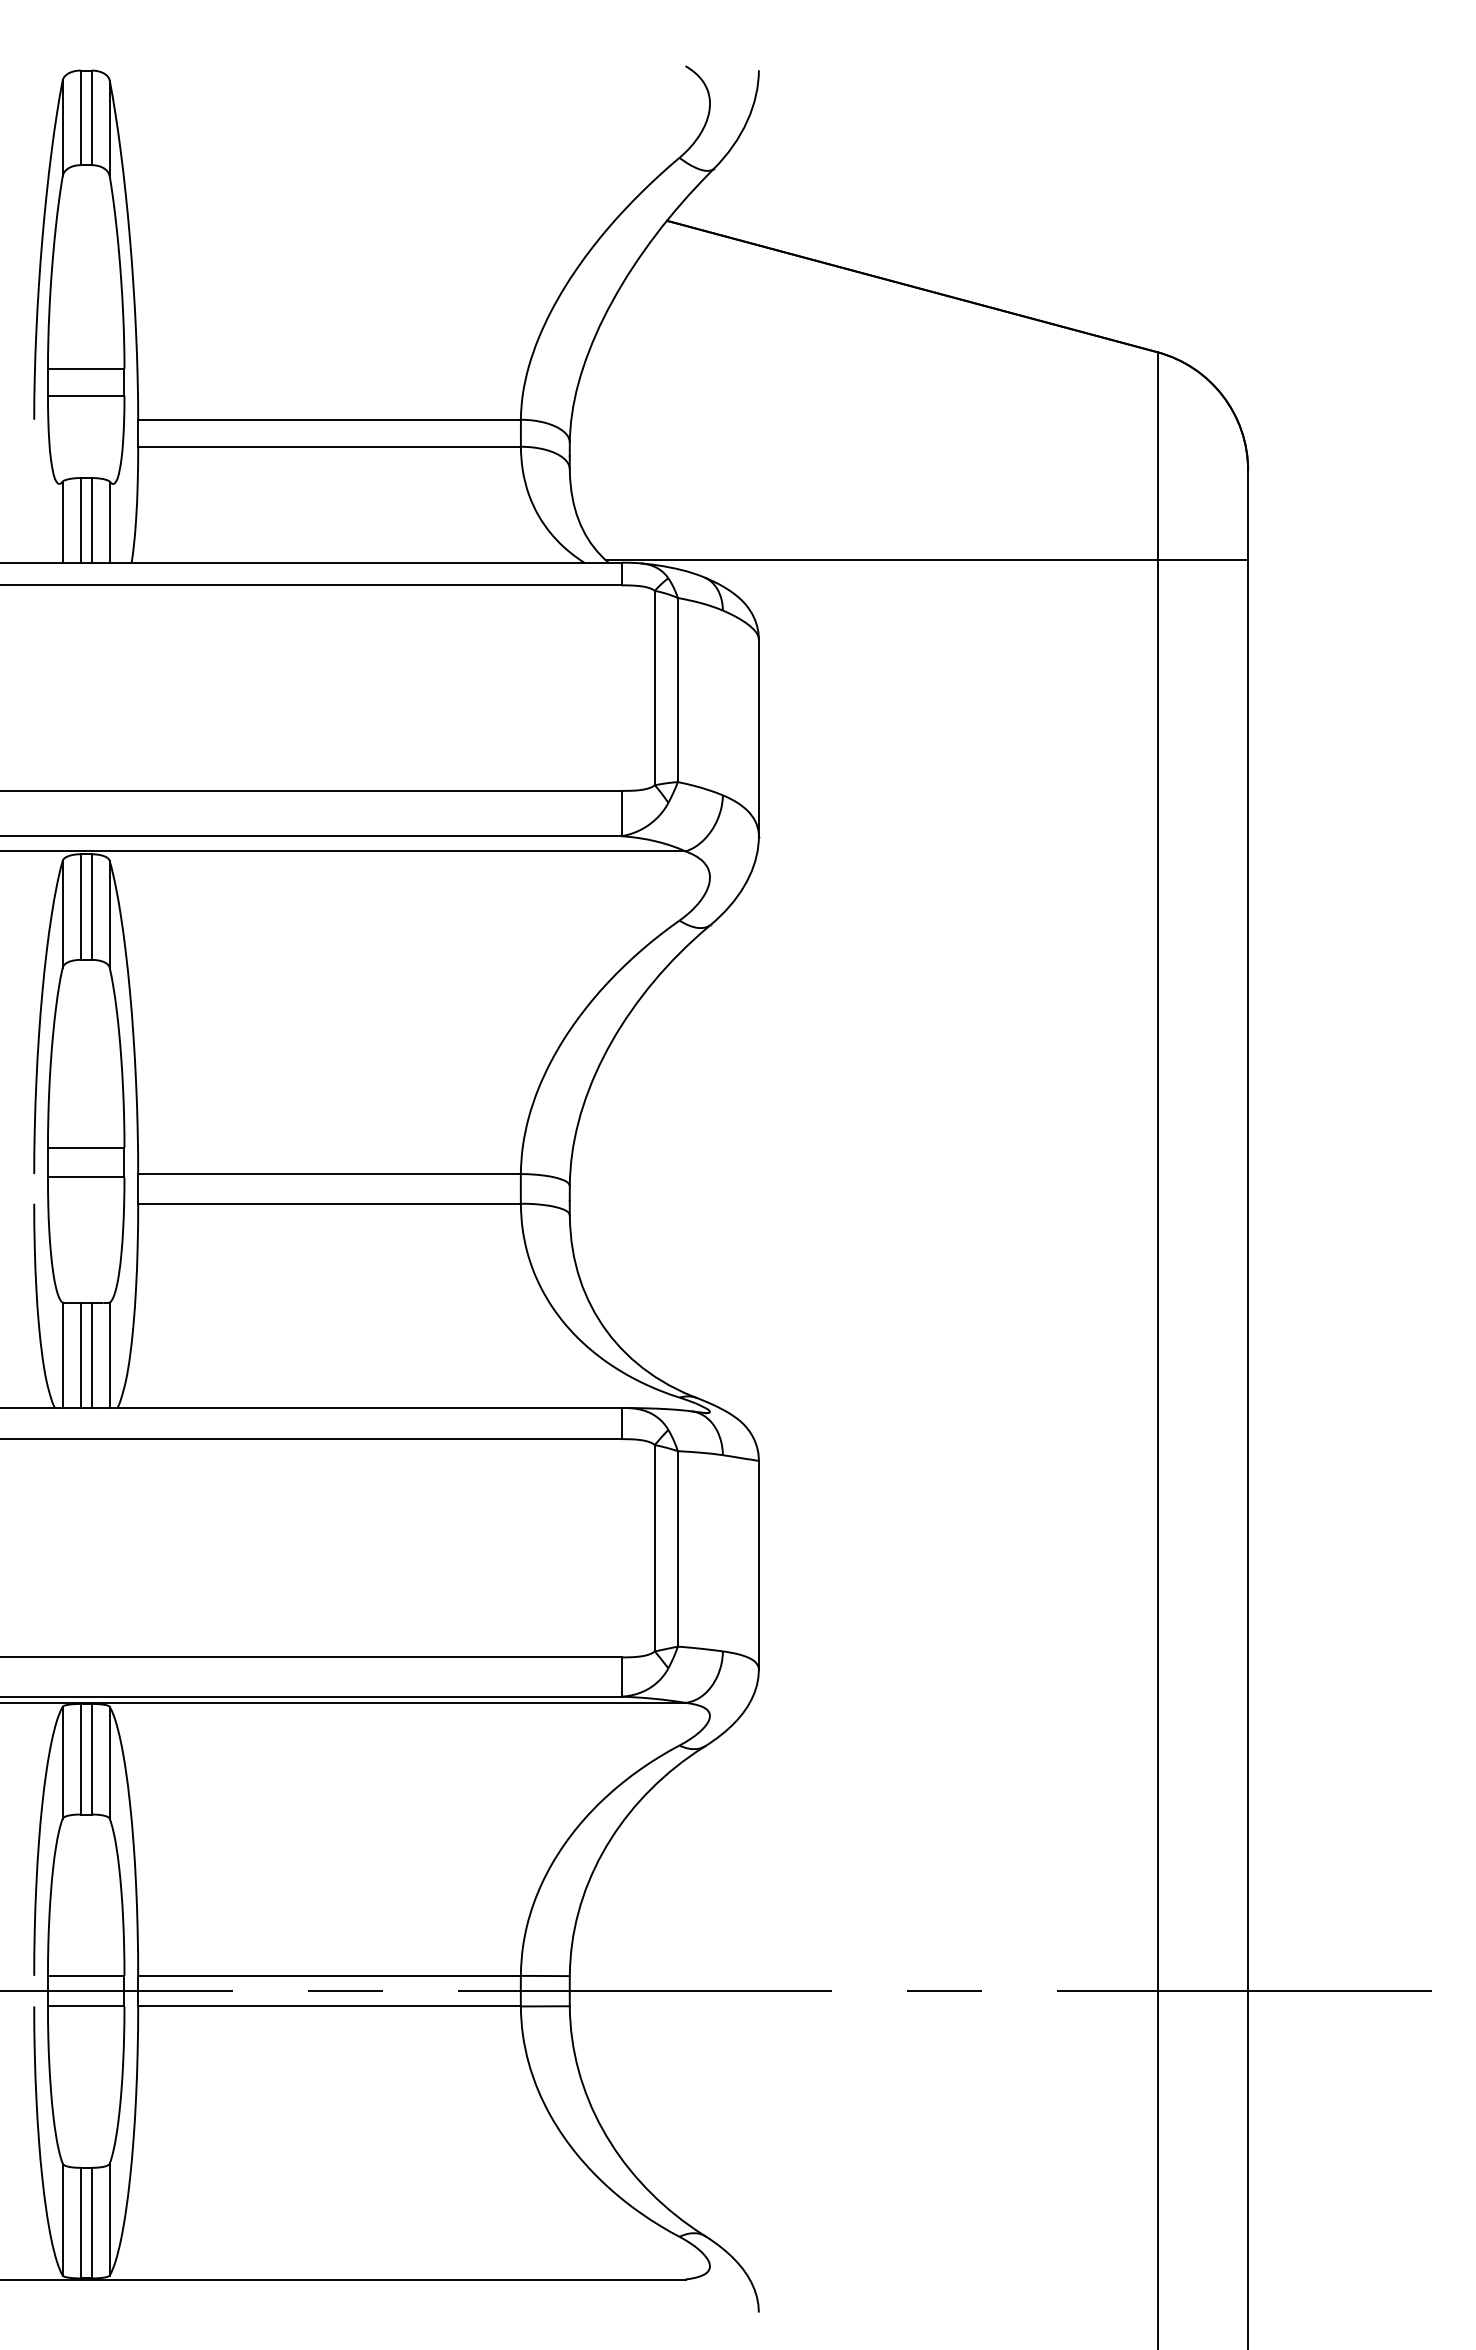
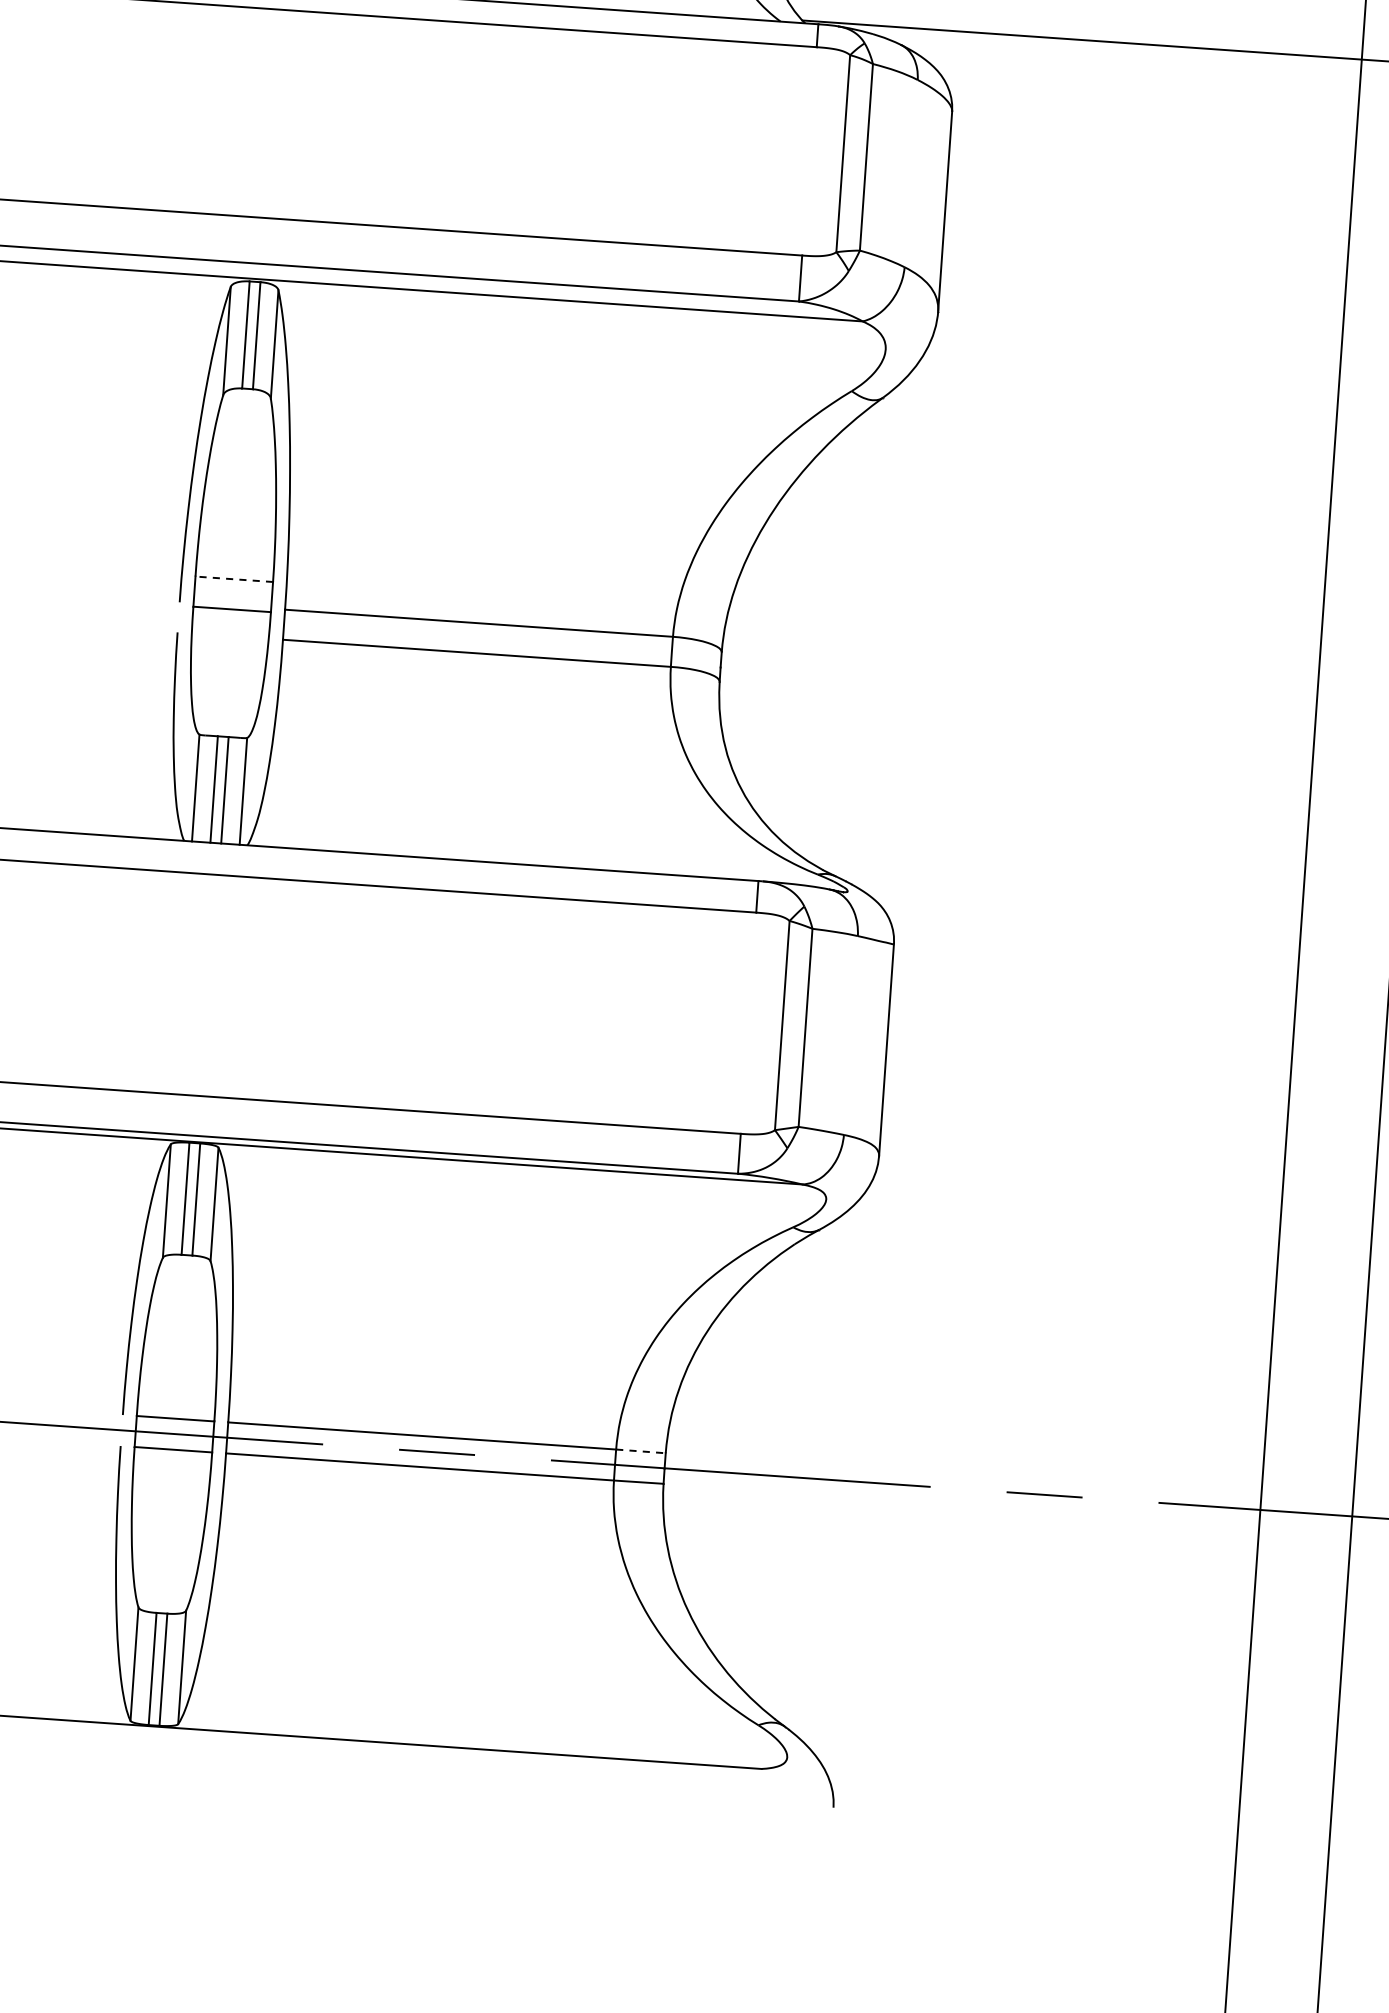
line: (85, 1147) -> (233, 579), solid -> dashed
line: (545, 1976) -> (641, 1451), solid -> dashed

